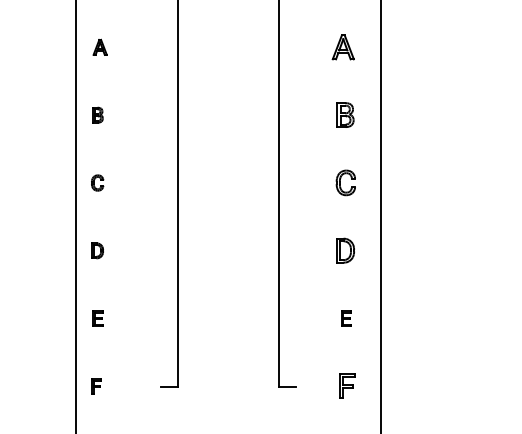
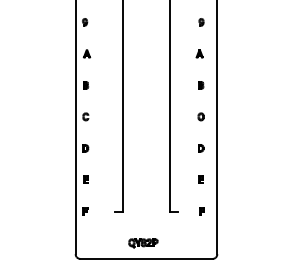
part: (342, 46) -> (199, 53), size x0.62
part: (346, 115) -> (201, 85), size x0.62
part: (344, 182) -> (200, 116), size x0.62
part: (346, 251) -> (201, 148), size x0.62
part: (346, 386) -> (201, 211), size x0.62

